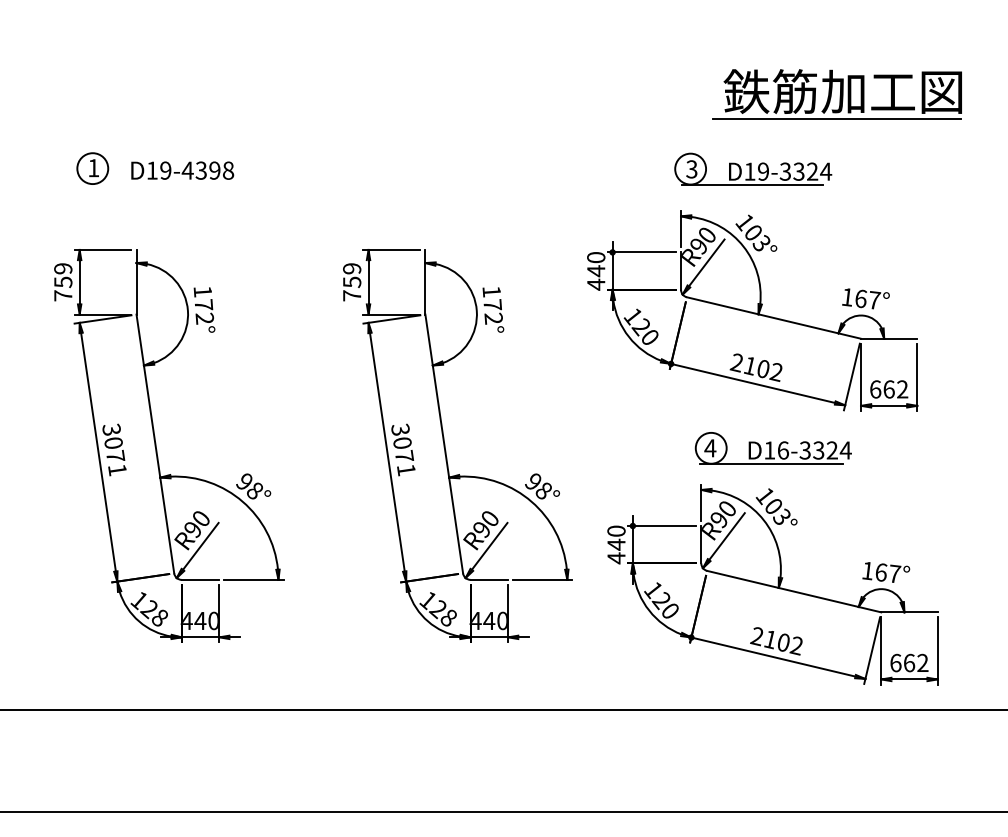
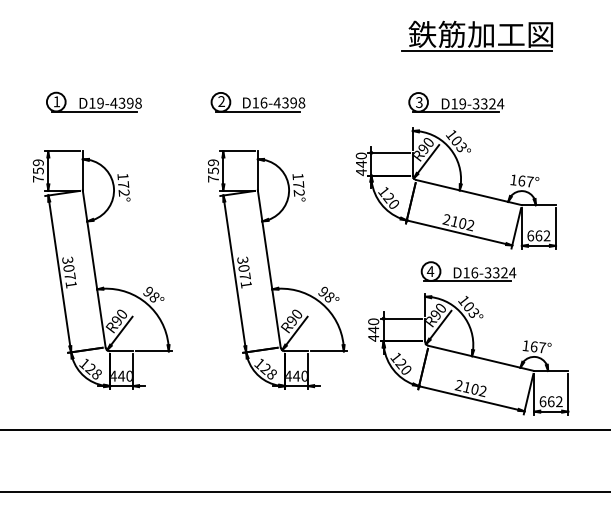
part: (835, 93) -> (476, 35), moved
part: (424, 169) -> (257, 102), added
line: (154, 184) -> (93, 111), added

